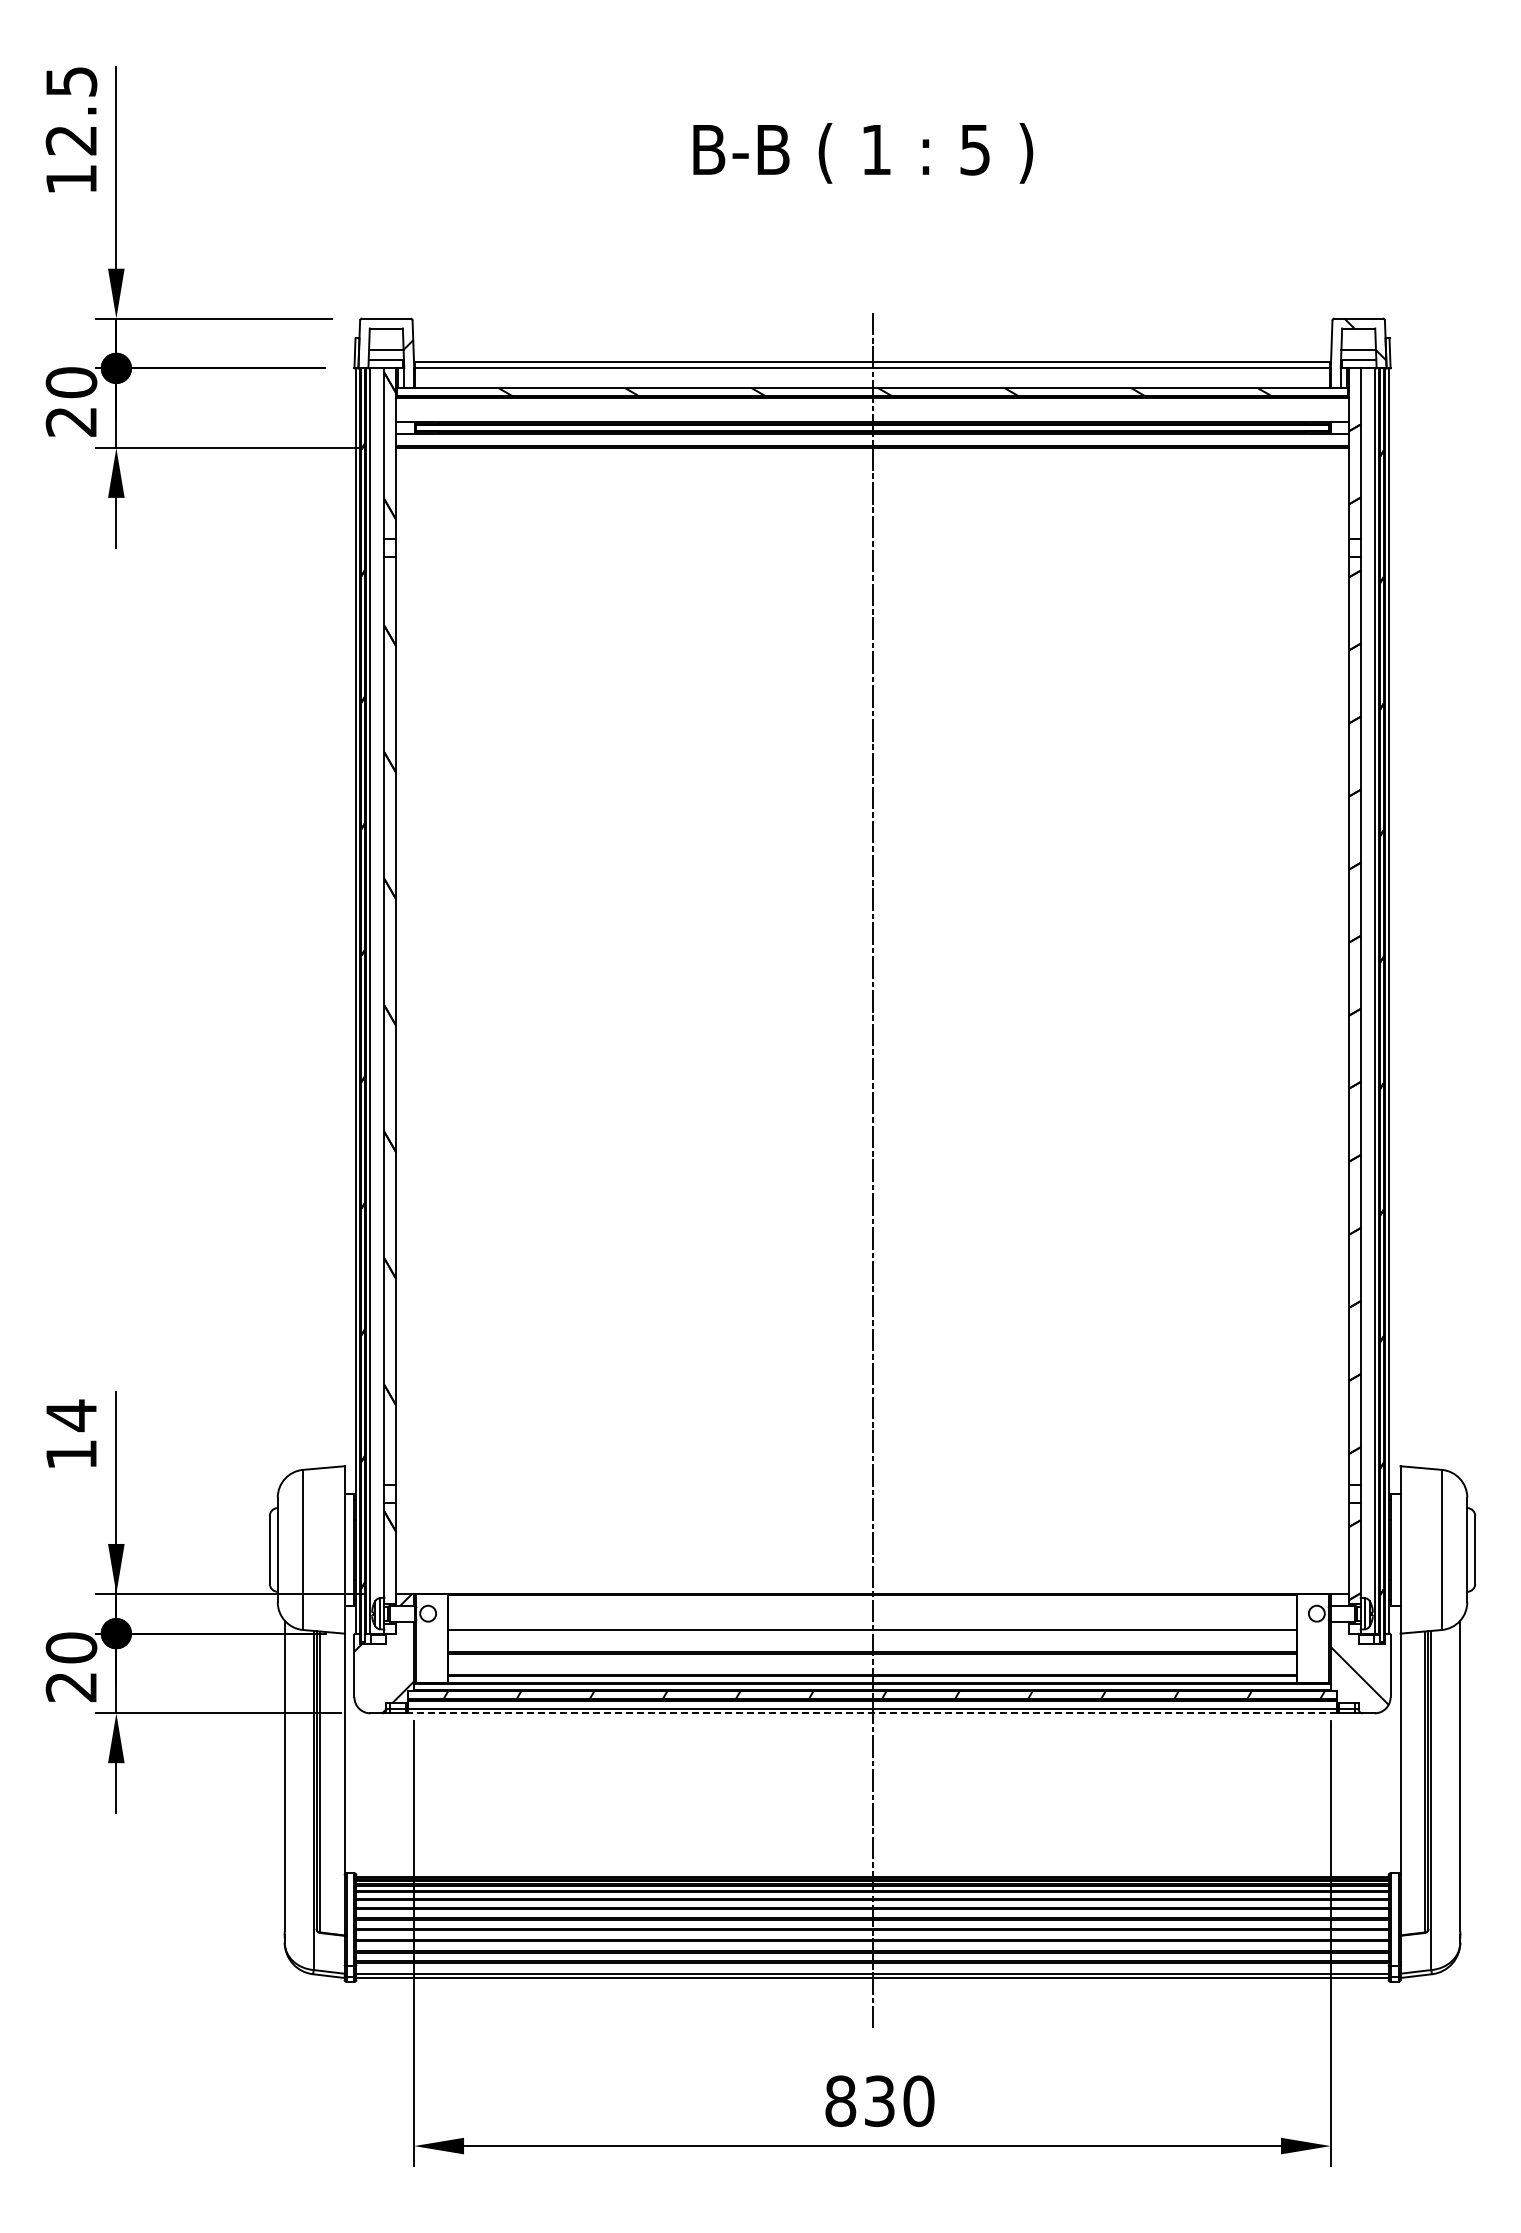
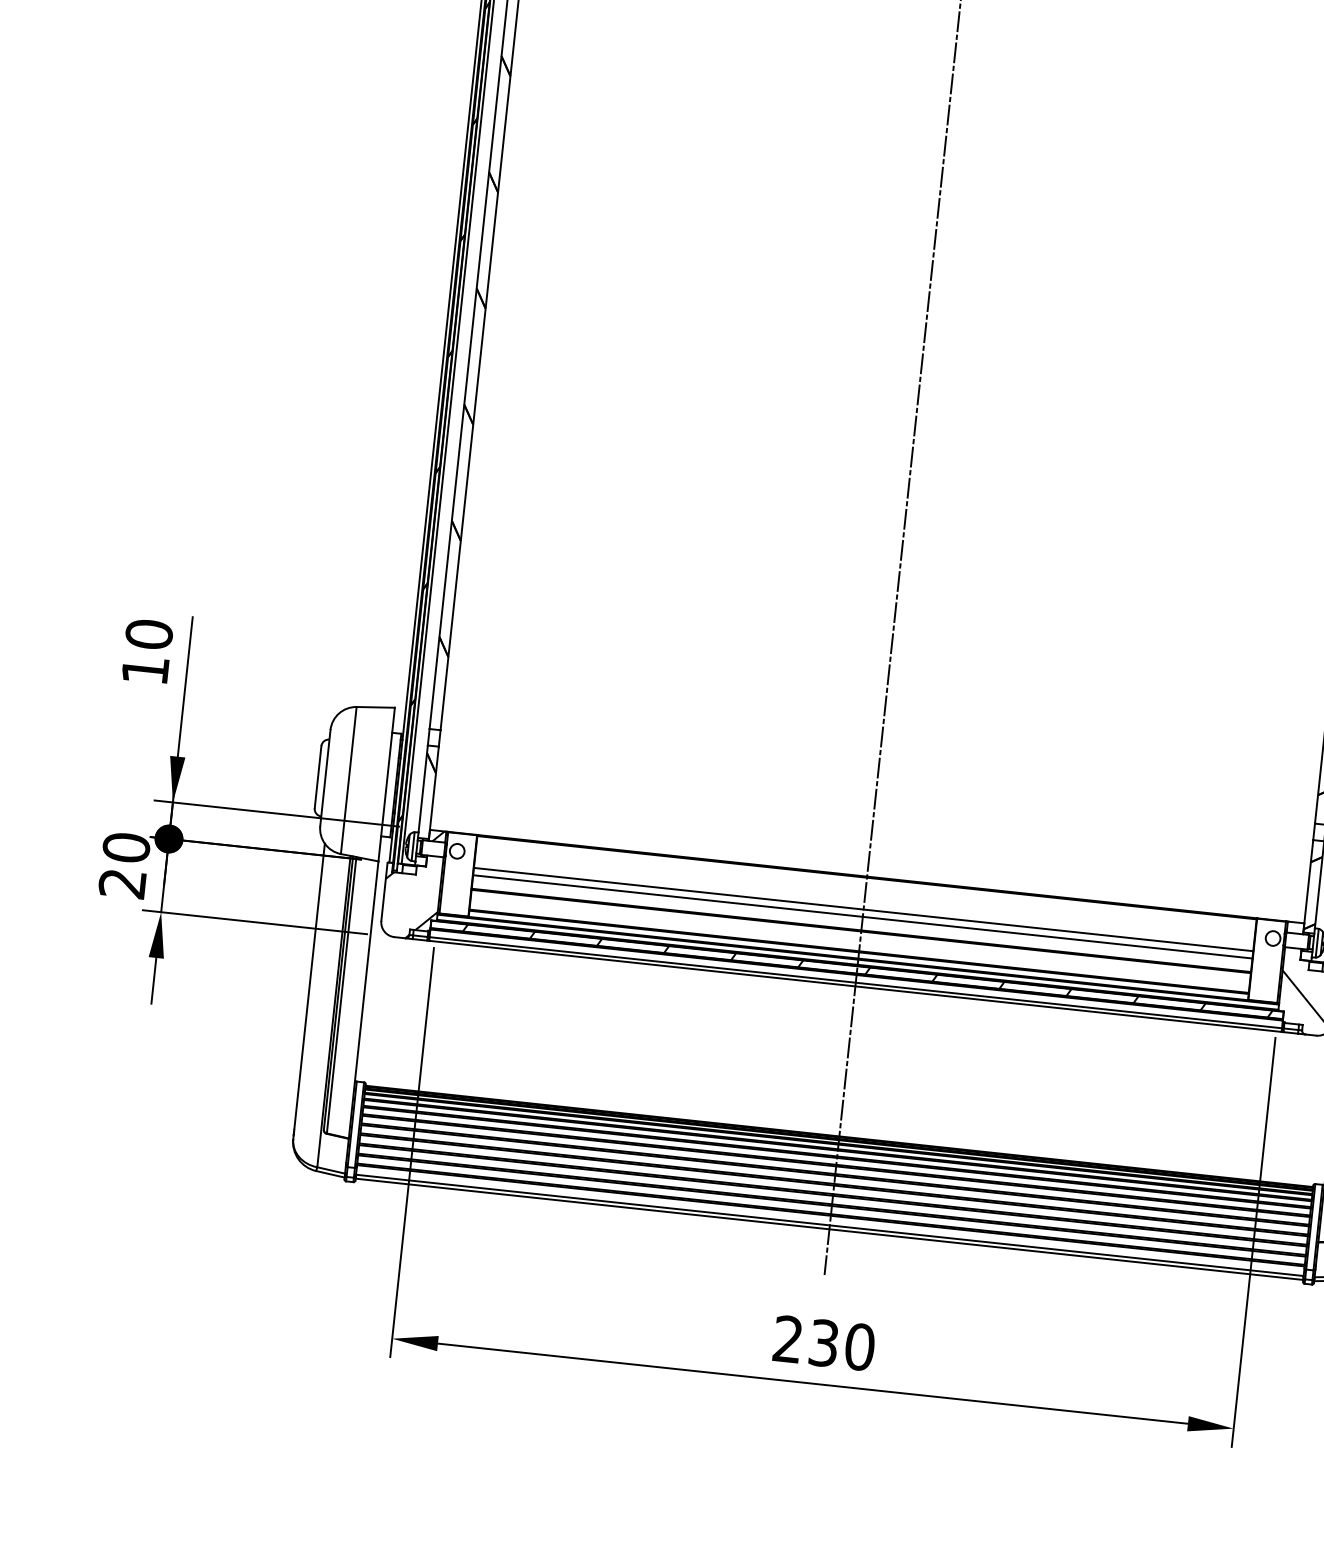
text: (71, 1415) -> (149, 634), 14 -> 10
line: (872, 1637) -> (862, 916), added
line: (872, 1713) -> (855, 986), dashed -> solid
text: (840, 2101) -> (787, 1339), 830 -> 230

